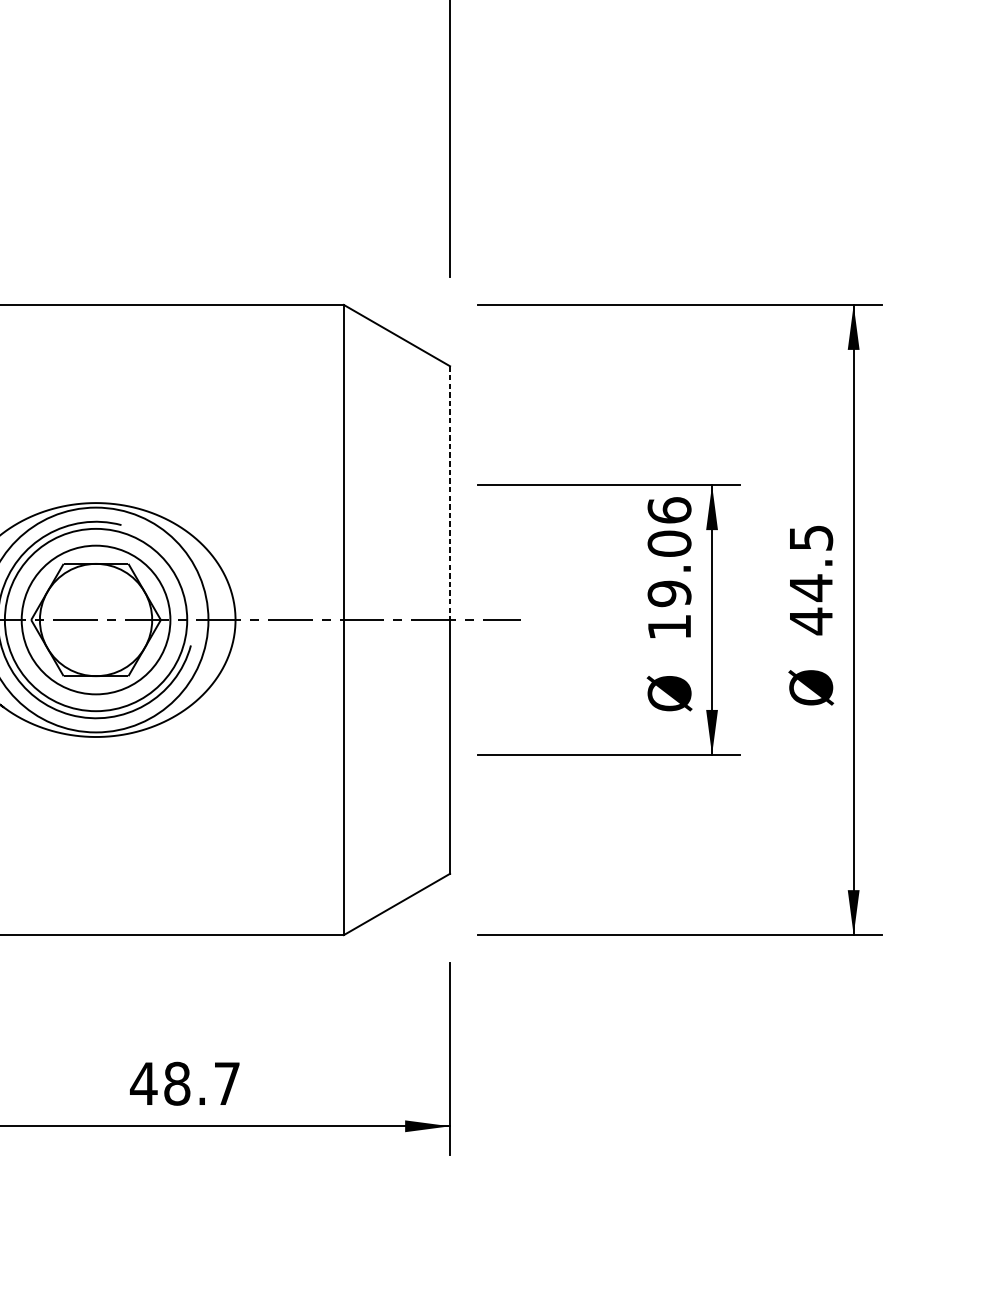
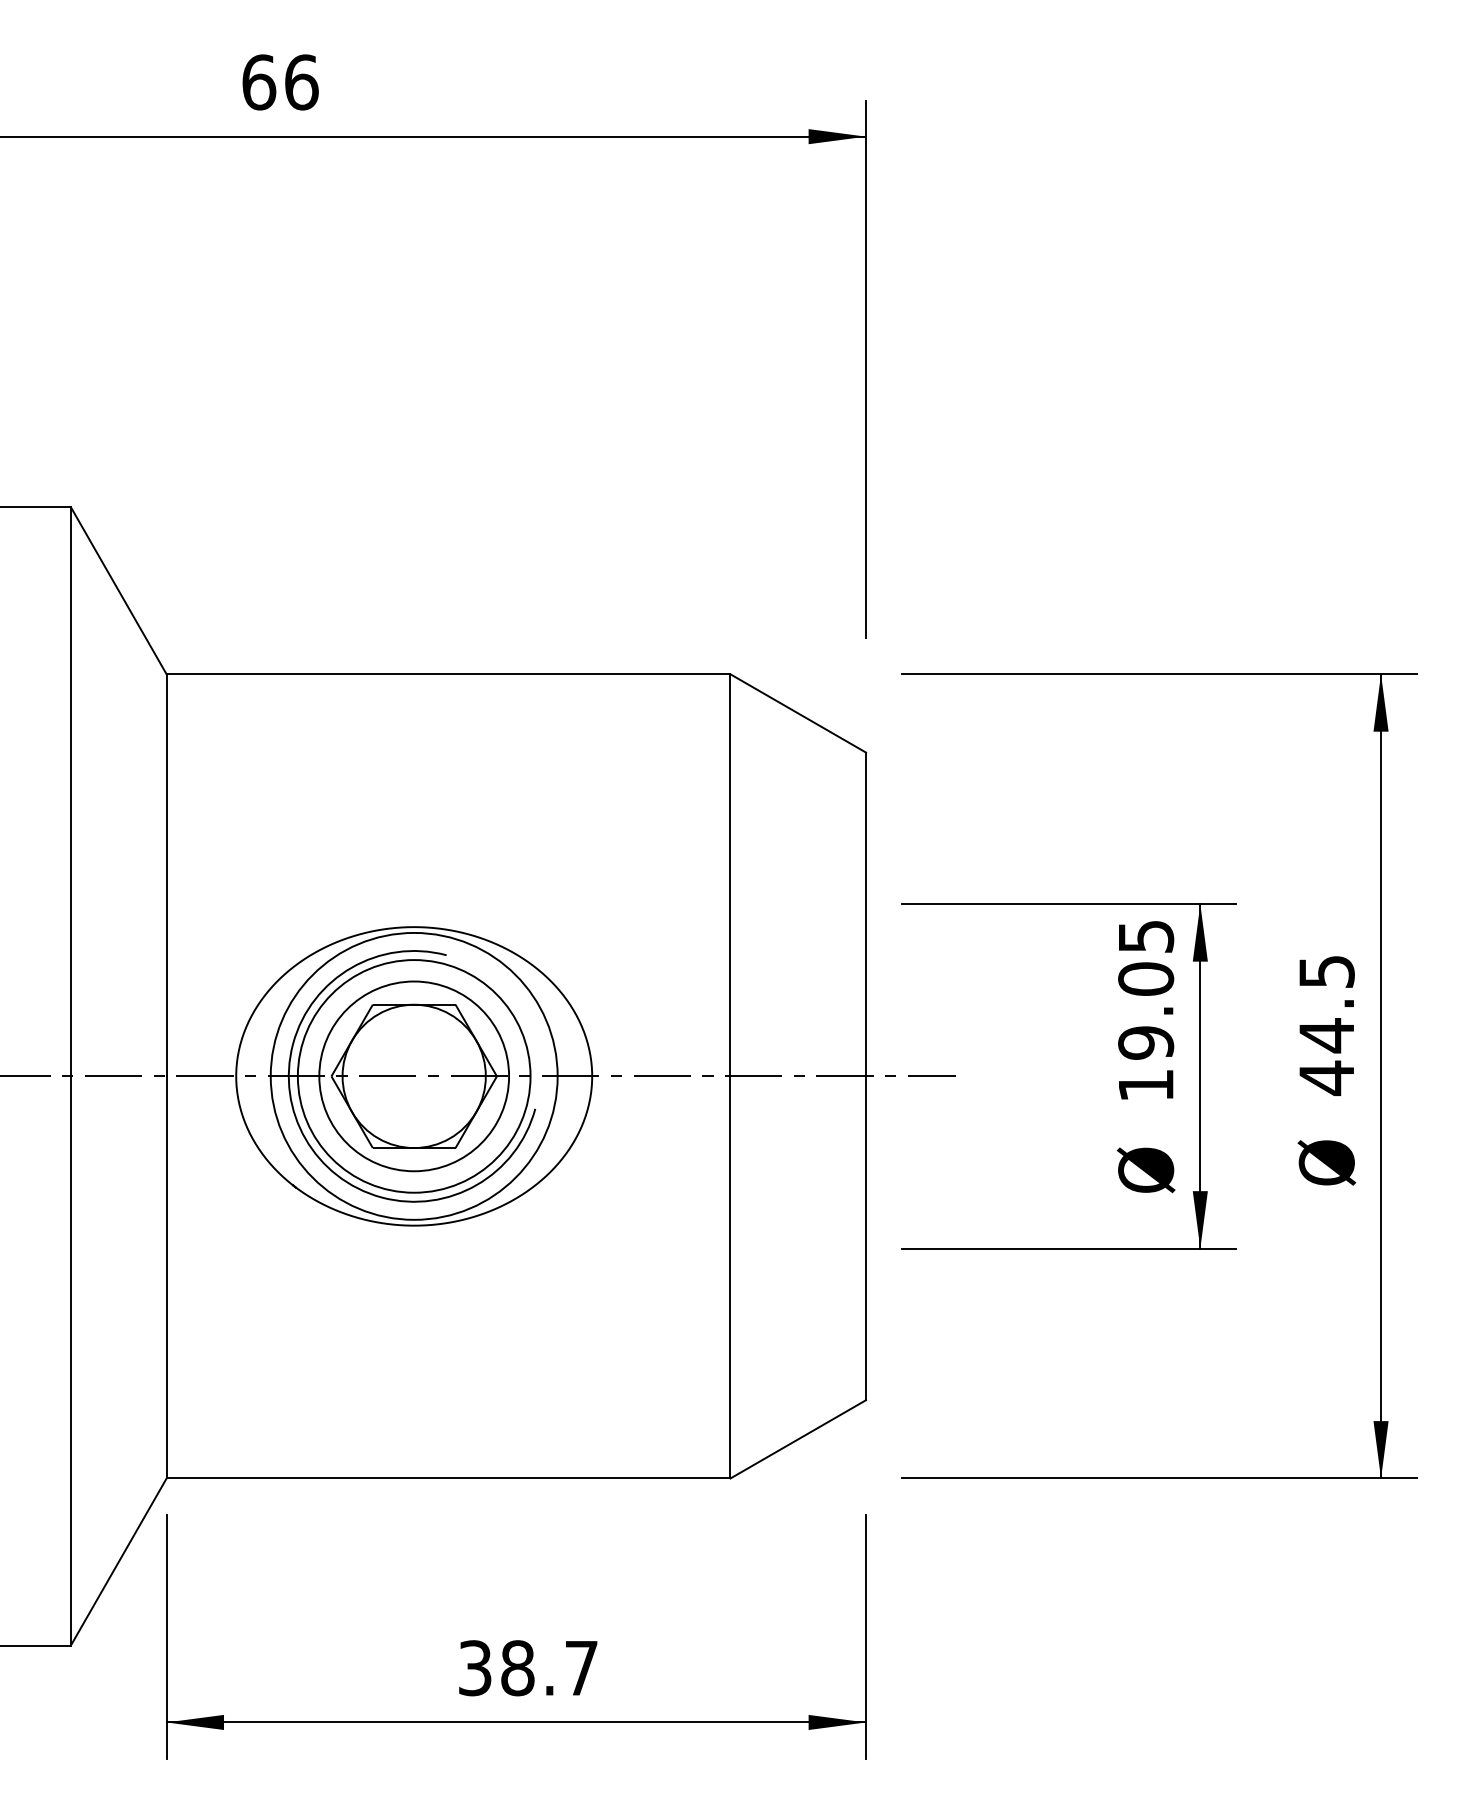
line: (450, 493) -> (866, 914), dashed -> solid
text: (669, 510) -> (1146, 936), 19.06 -> 19.05
text: (143, 1084) -> (474, 1668), 48.7 -> 38.7

